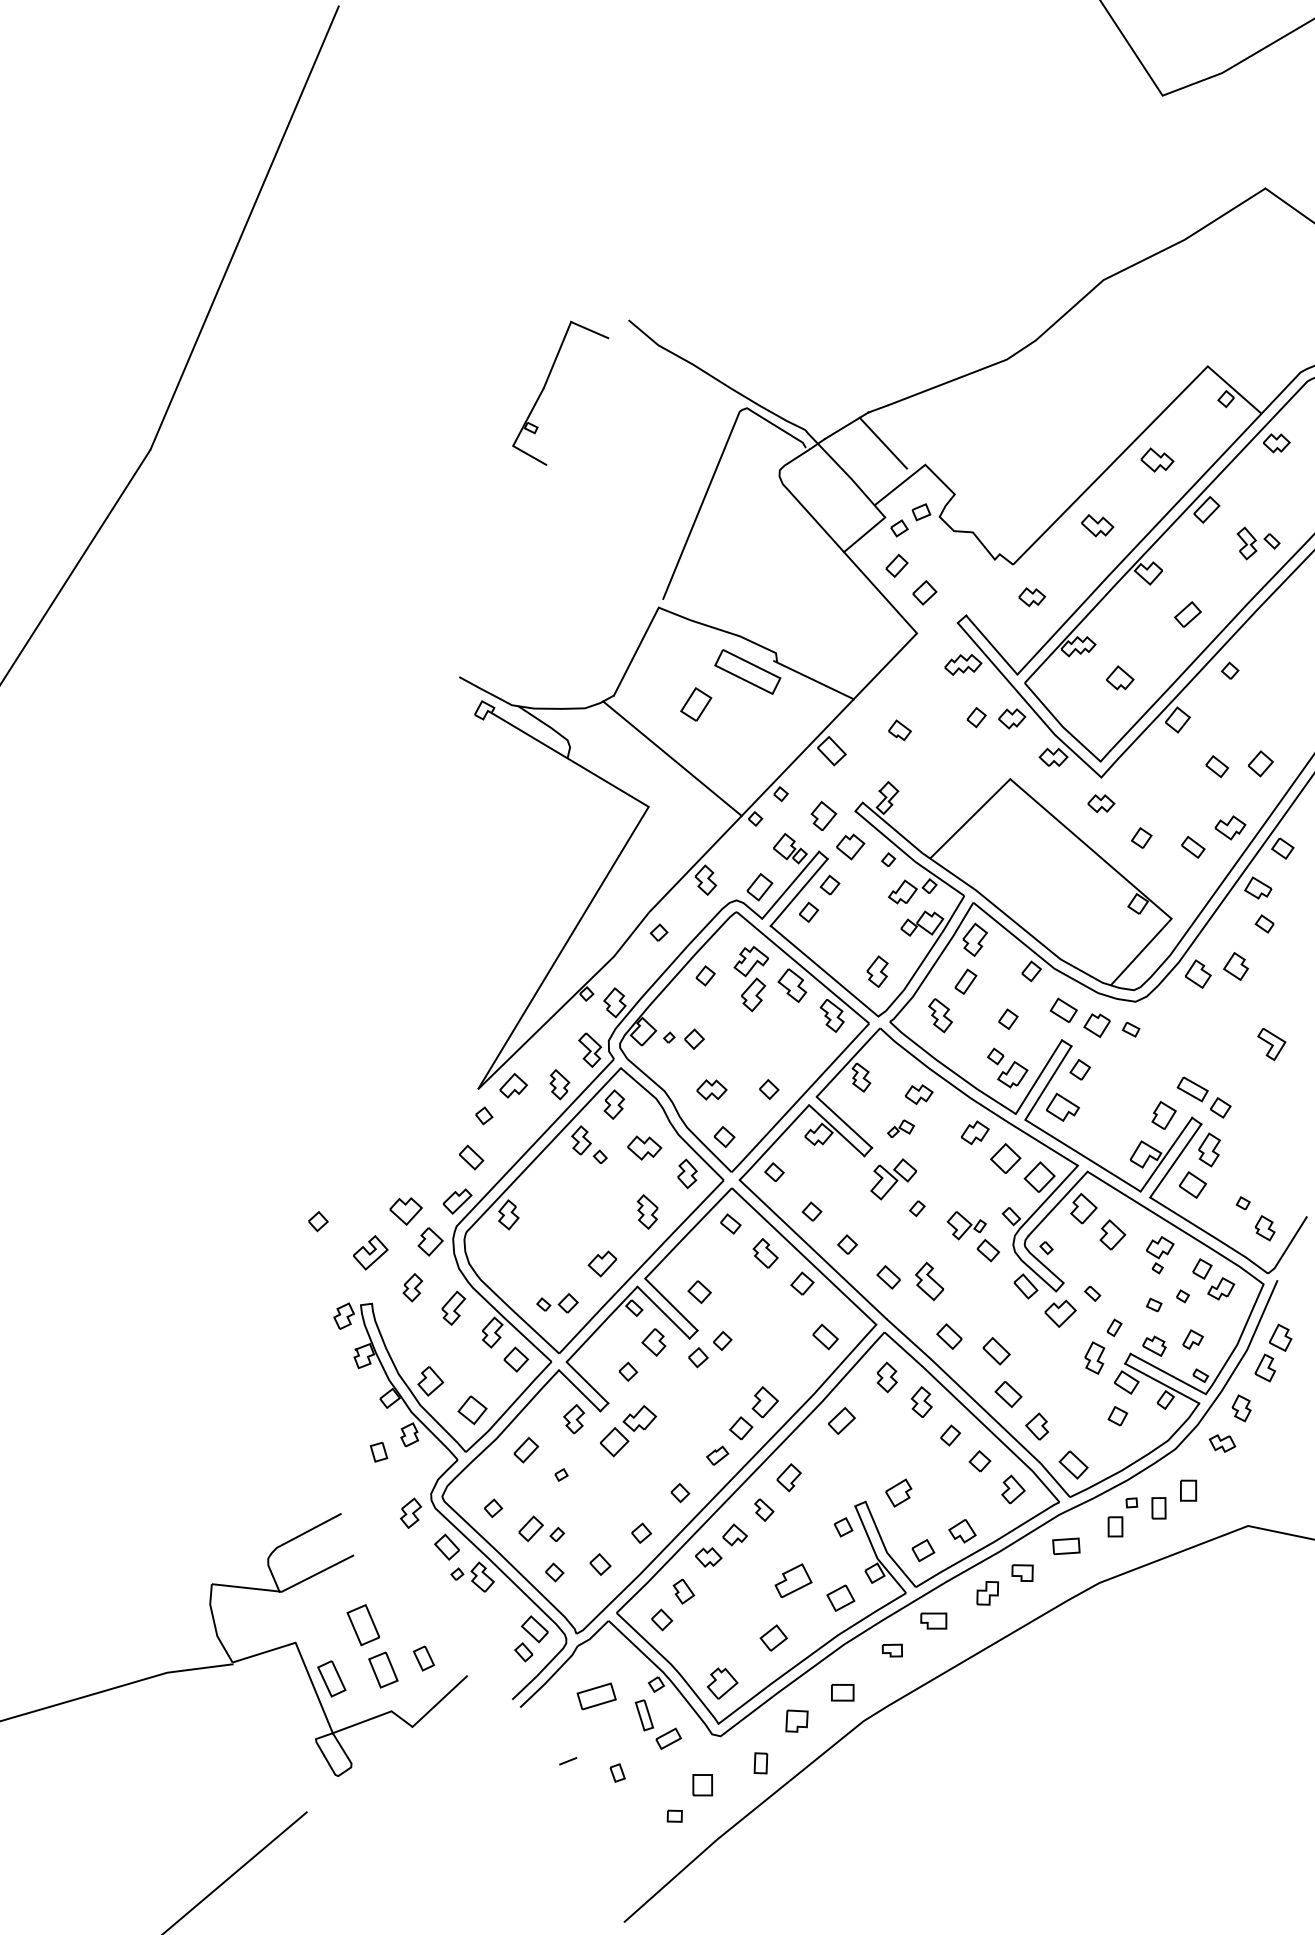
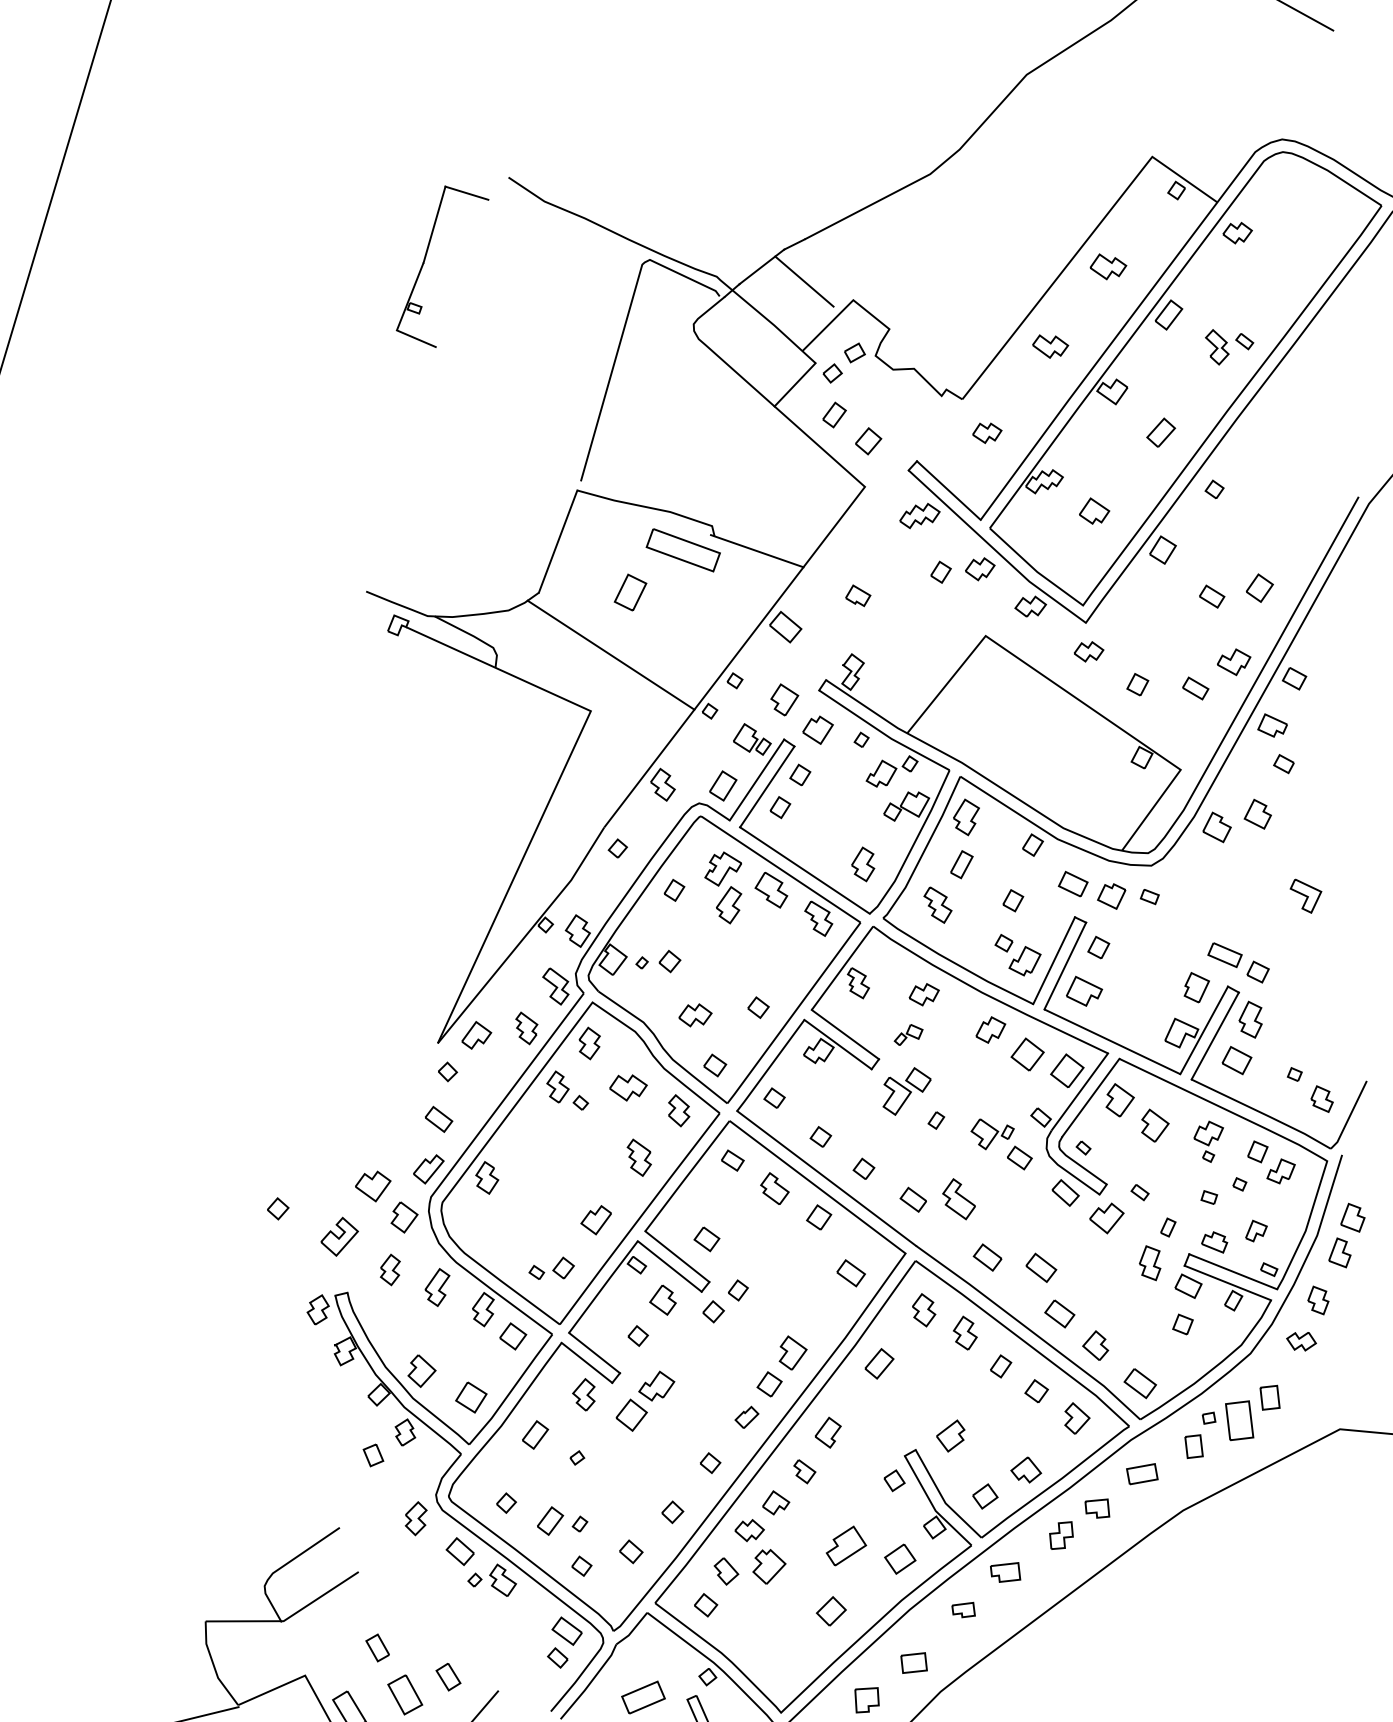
part: (1158, 1508) -> (1239, 1421), size x1.6
part: (363, 1625) -> (377, 1648), size x0.6
part: (722, 1683) -> (769, 1566), moved

